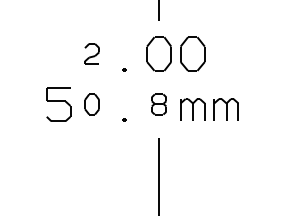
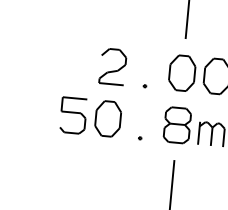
part: (91, 53) -> (112, 66), size x1.67
part: (91, 104) -> (107, 118), size x1.67
part: (158, 104) -> (176, 125), size x1.67

